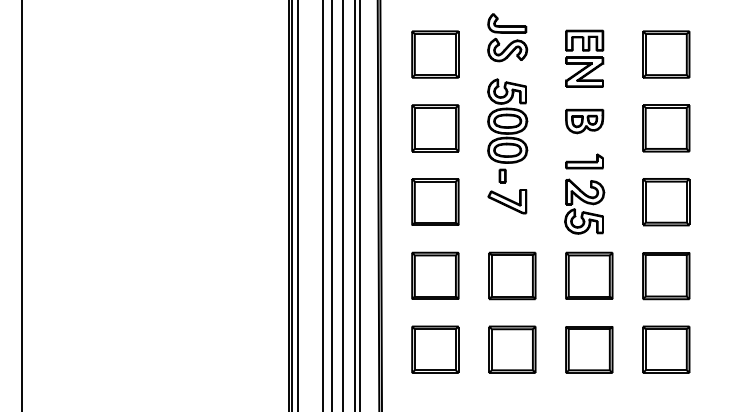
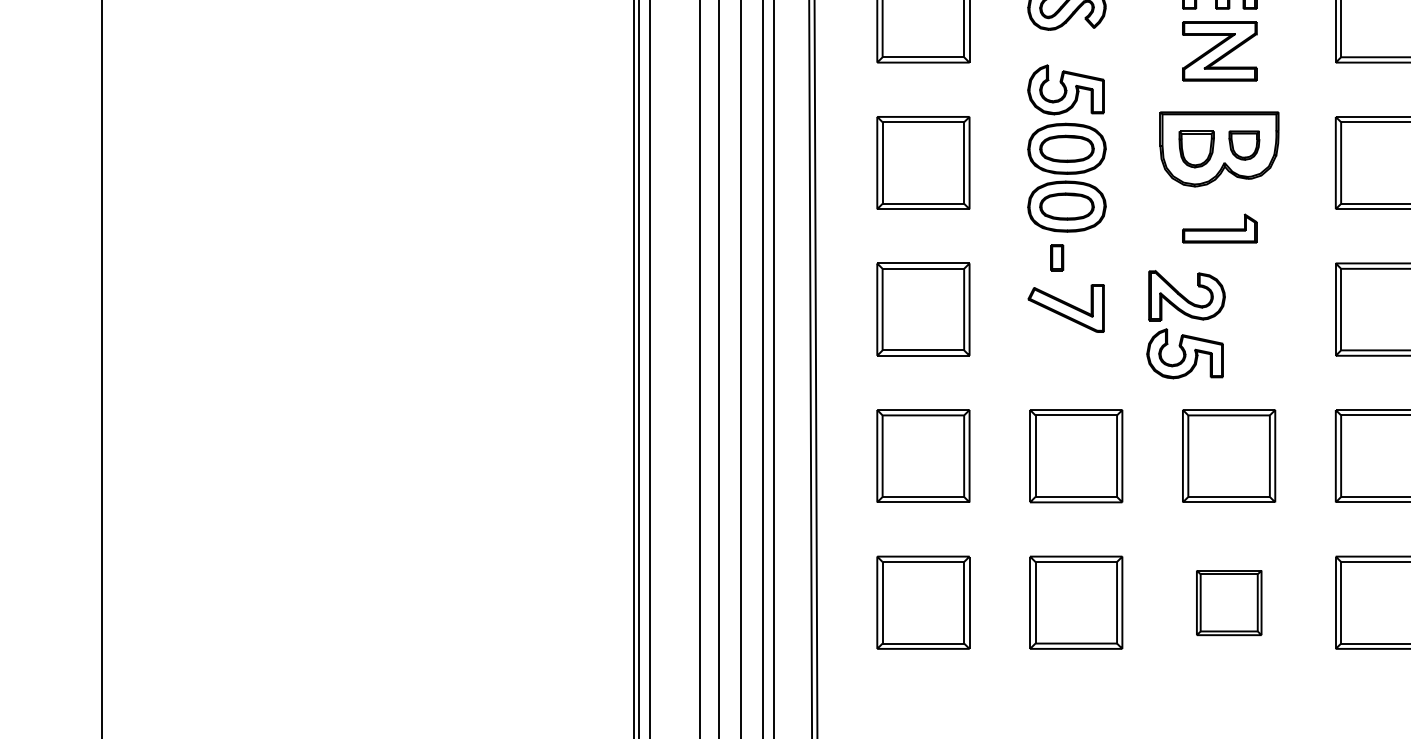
part: (584, 121) -> (1219, 149), size x1.6
part: (584, 206) -> (1185, 324), moved
part: (589, 349) -> (1229, 602), size x0.7

